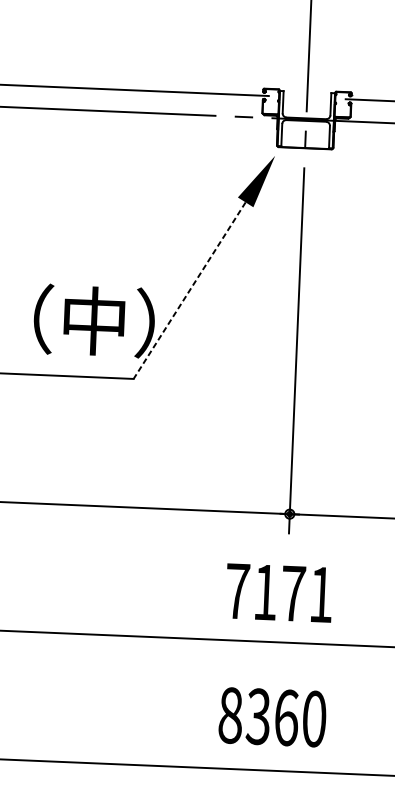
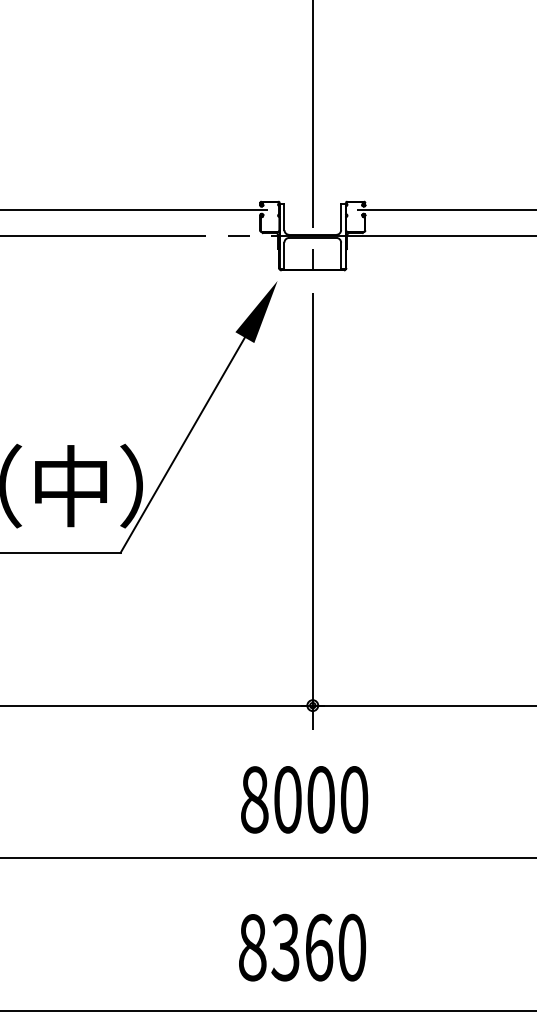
line: (189, 290) -> (182, 445), dashed -> solid
text: (279, 592) -> (304, 799), 7171 -> 8000

